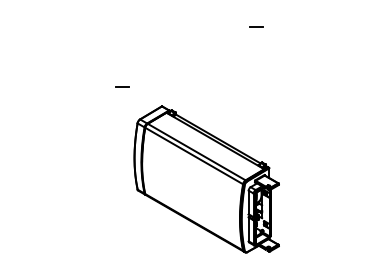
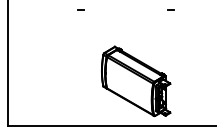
line: (256, 27) -> (170, 9), moved
line: (120, 86) -> (80, 9), moved

